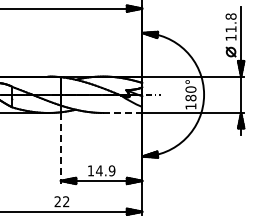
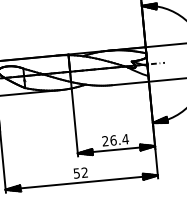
line: (122, 112) -> (130, 83), dashed -> solid
line: (60, 148) -> (74, 122), dashed -> solid
text: (101, 170) -> (115, 139), 14.9 -> 26.4
text: (57, 201) -> (76, 173), 22 -> 52

